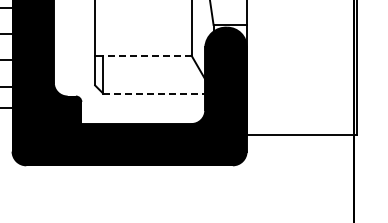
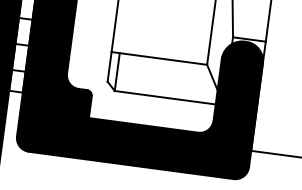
line: (146, 55) -> (162, 58), dashed -> solid
line: (158, 93) -> (169, 98), dashed -> solid

